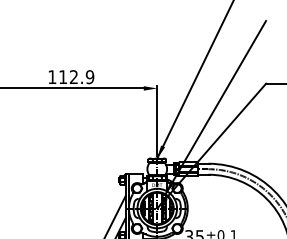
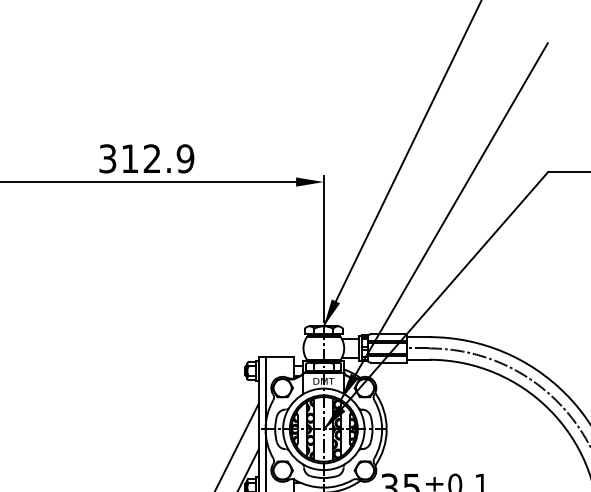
text: (52, 77) -> (108, 159), 112.9 -> 312.9

